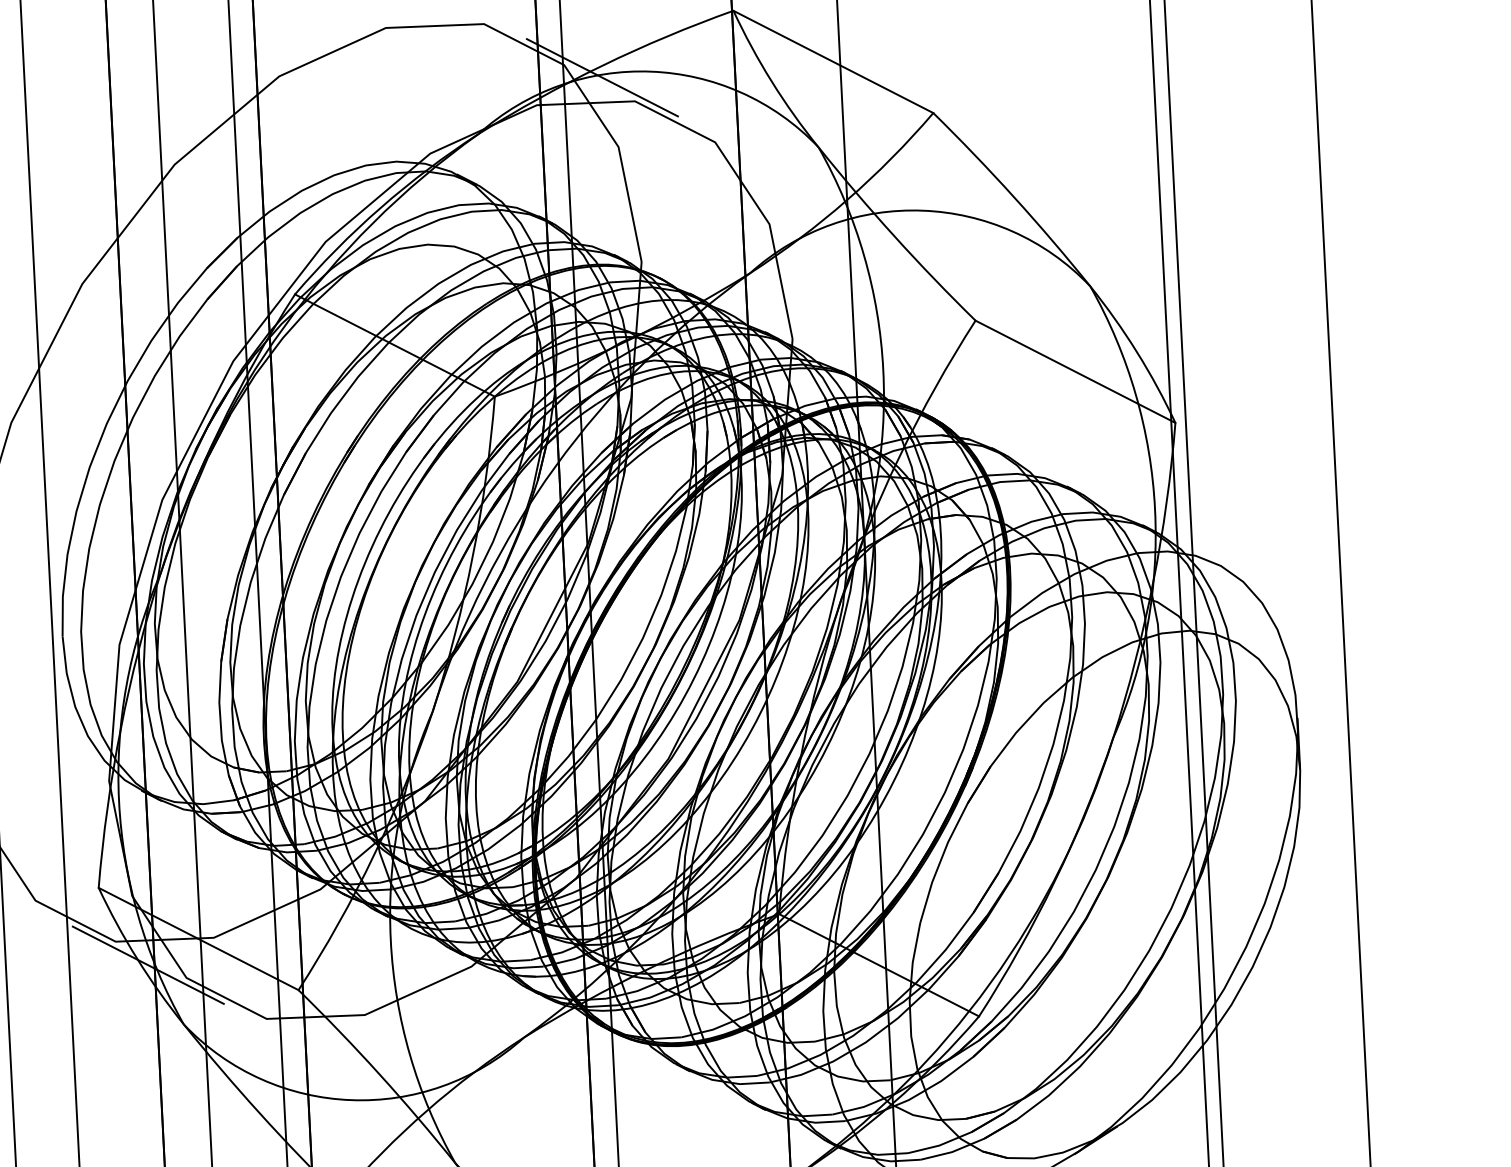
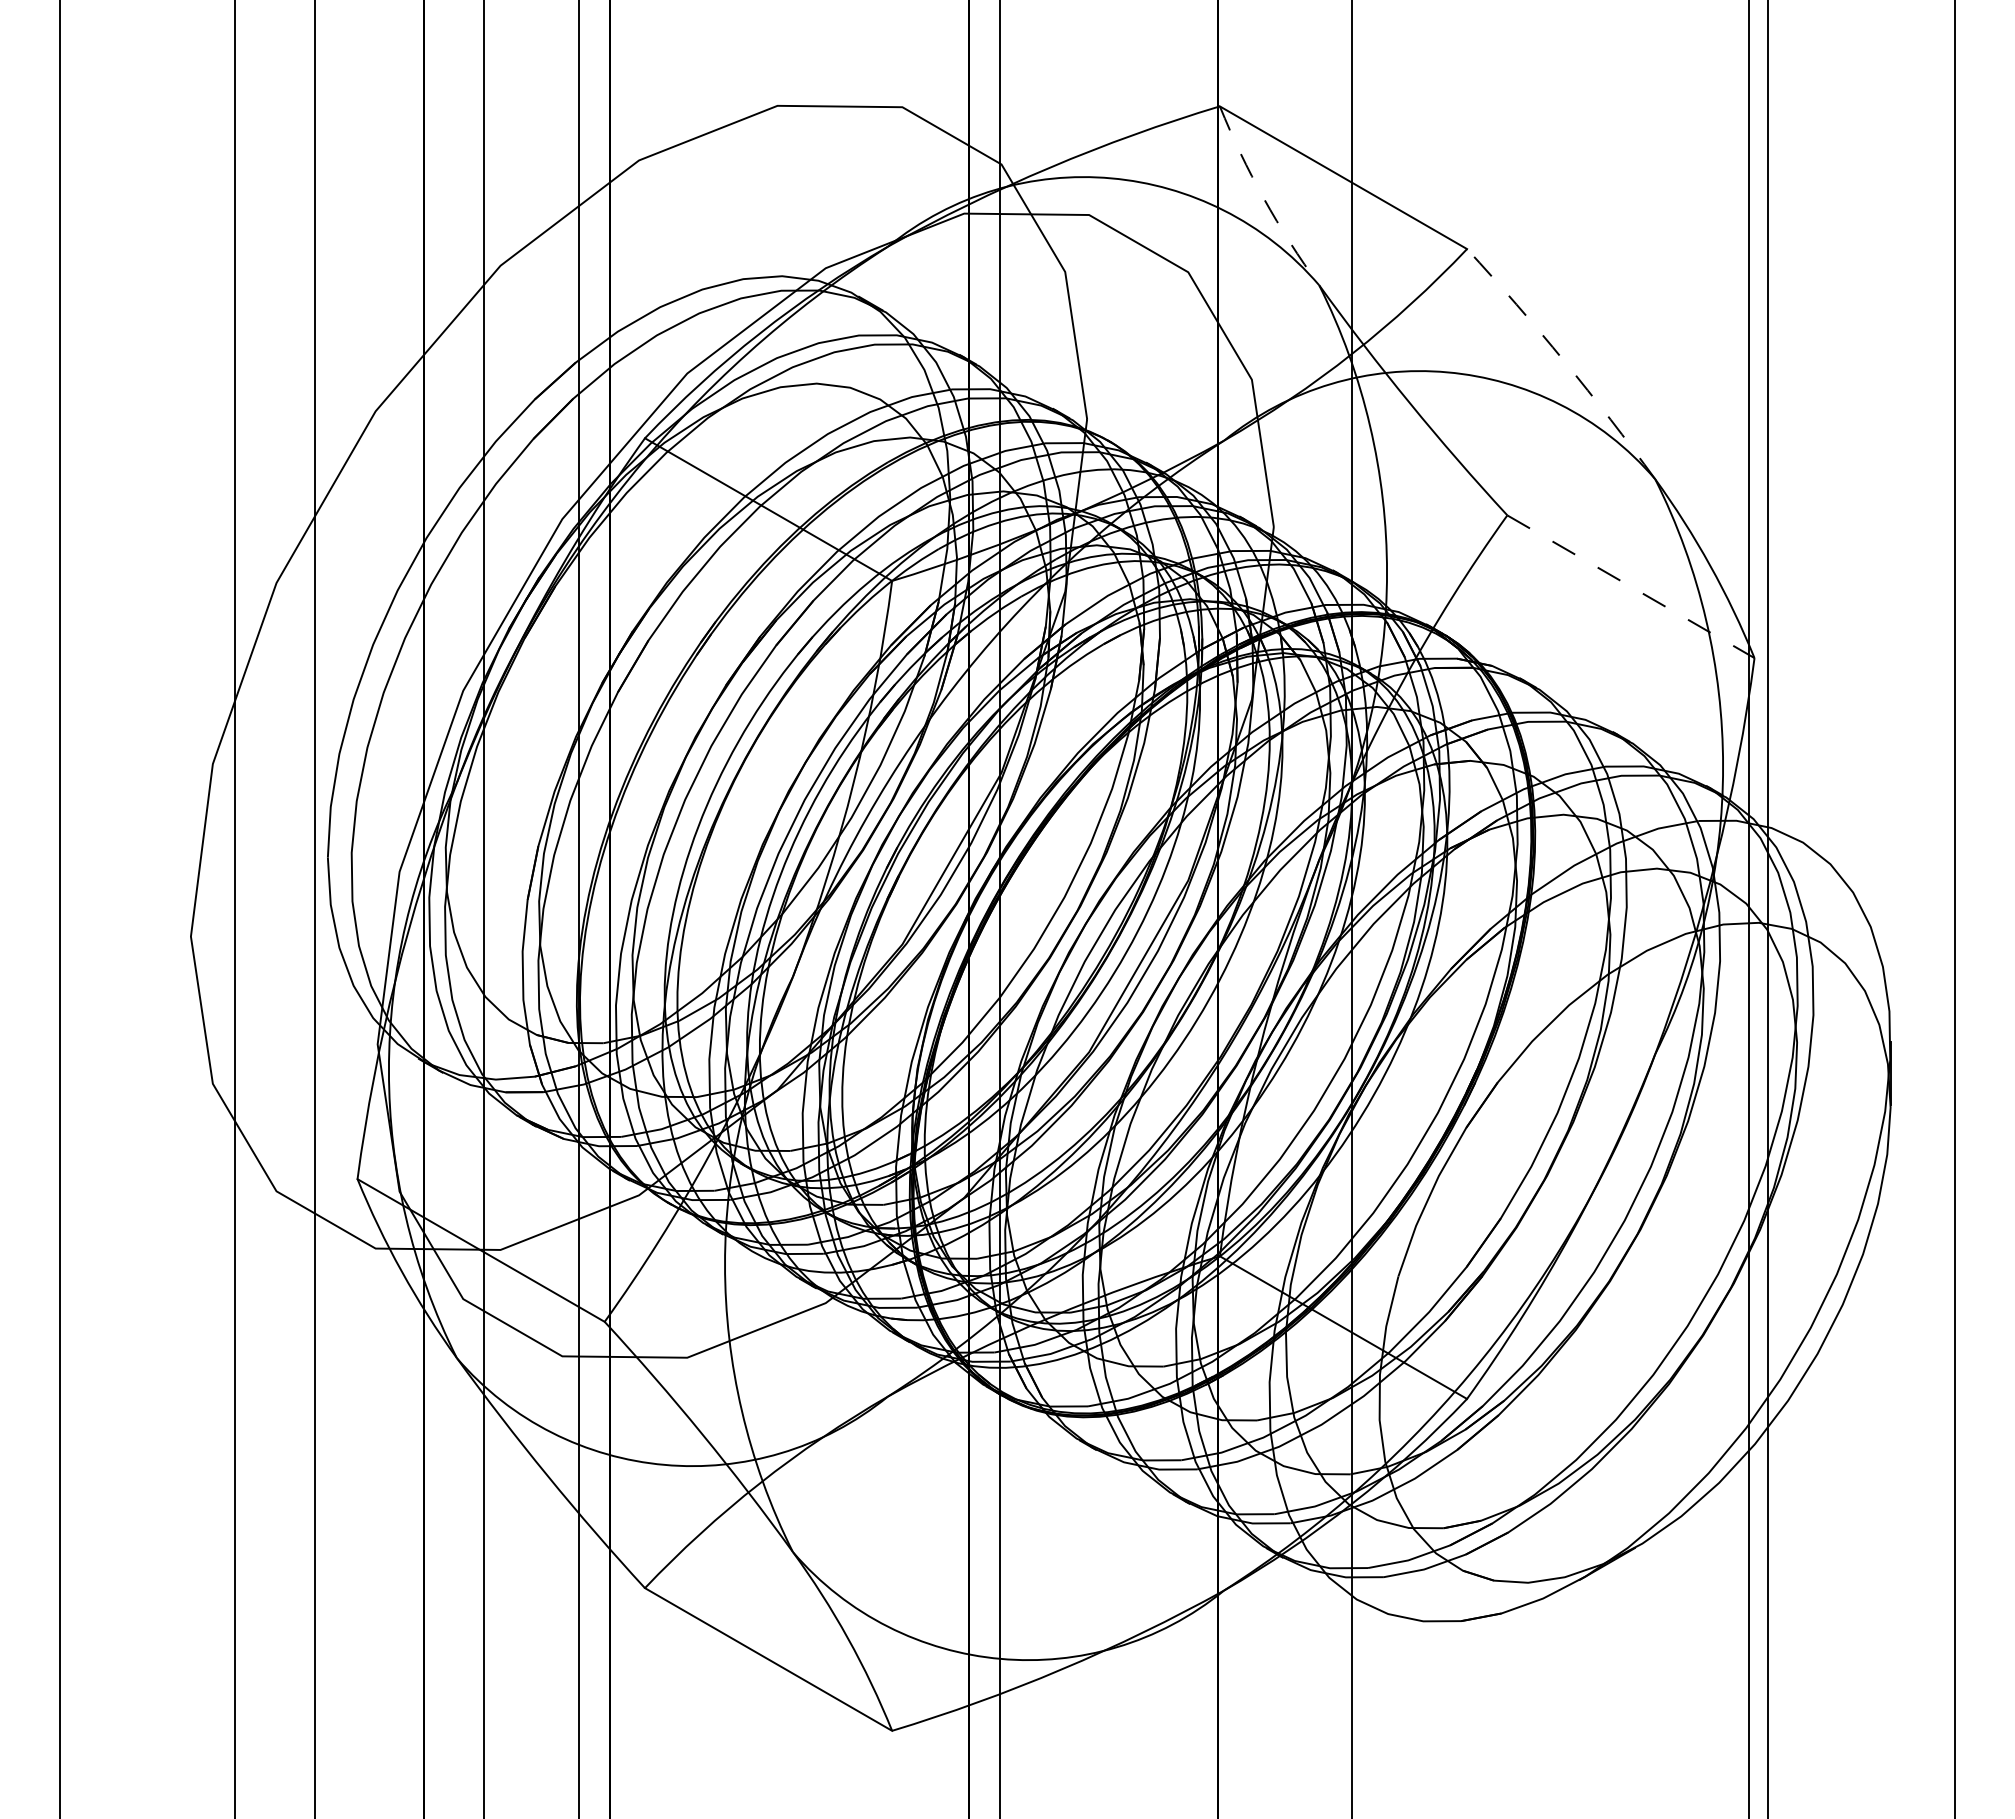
line: (601, 77) -> (1048, 182), removed
arc: (772, 81) -> (1264, 198), solid -> dashed
arc: (1014, 197) -> (1564, 361), solid -> dashed
line: (1075, 371) -> (1630, 586), solid -> dashed
line: (148, 965) -> (415, 1280), removed

